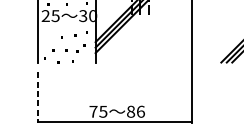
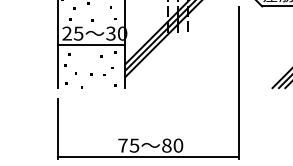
line: (66, 26) -> (91, 45), added
line: (37, 97) -> (57, 129), dashed -> solid
text: (140, 111) -> (178, 145), 86 -> 80

